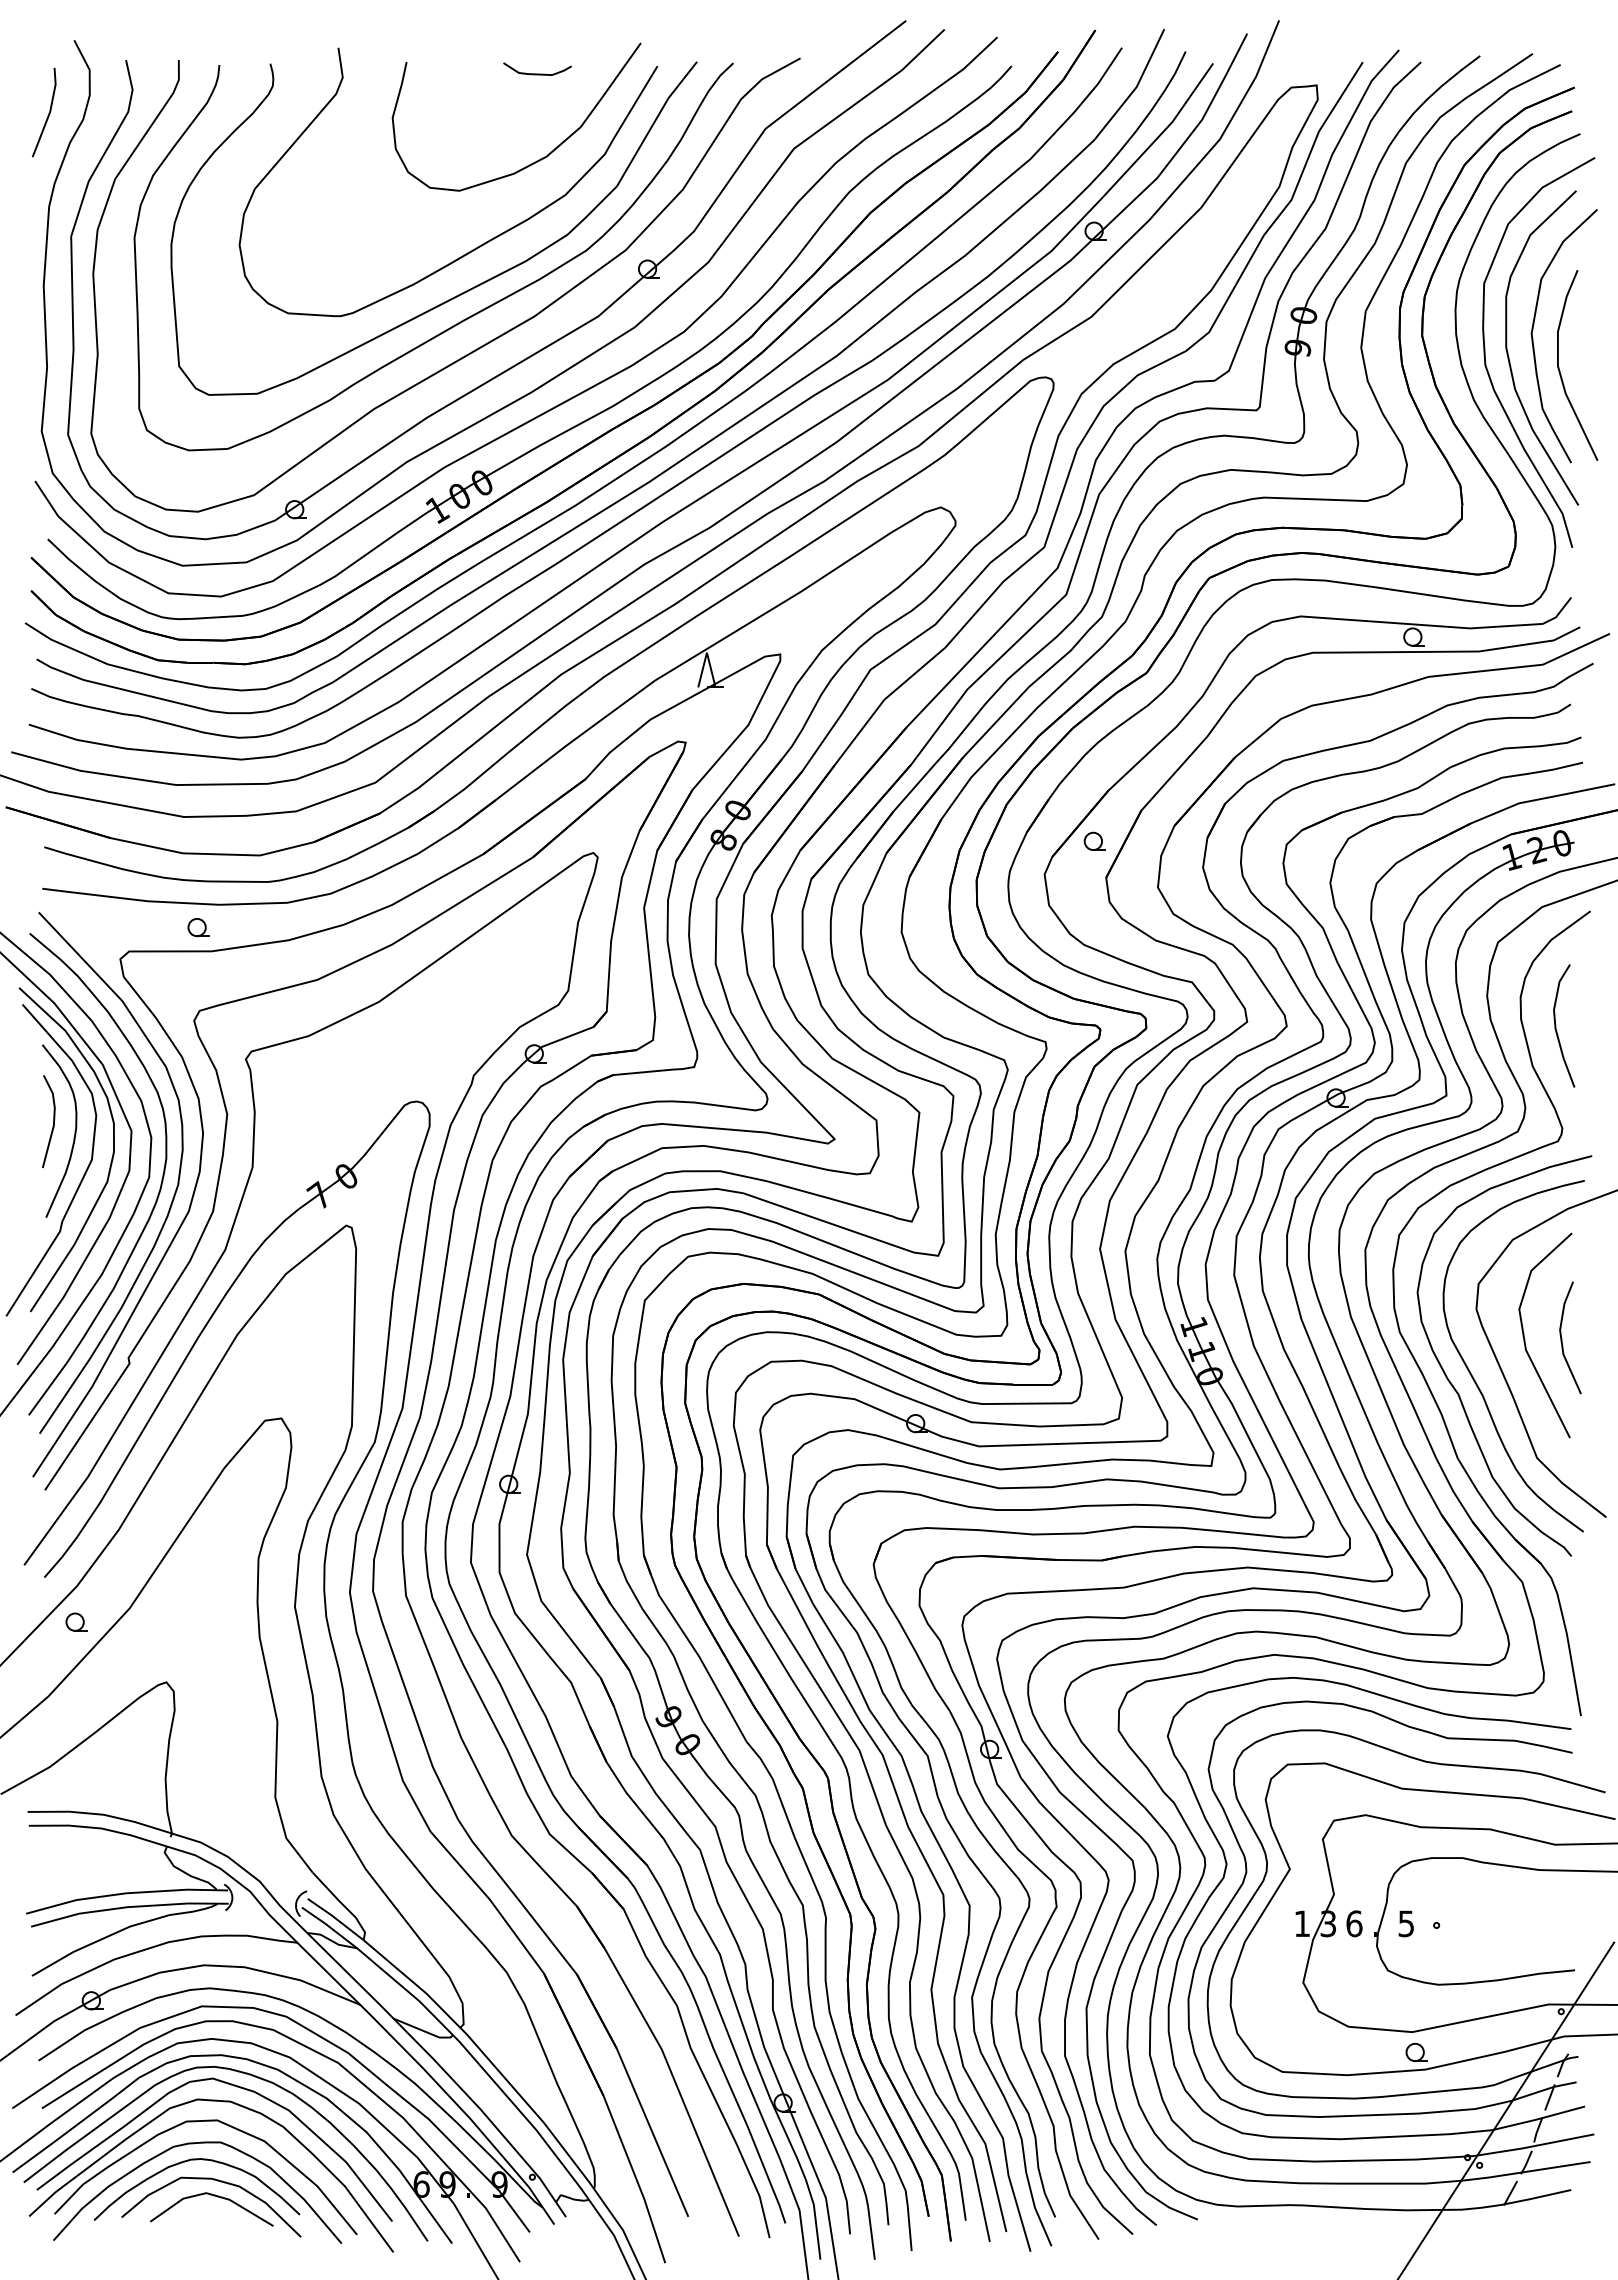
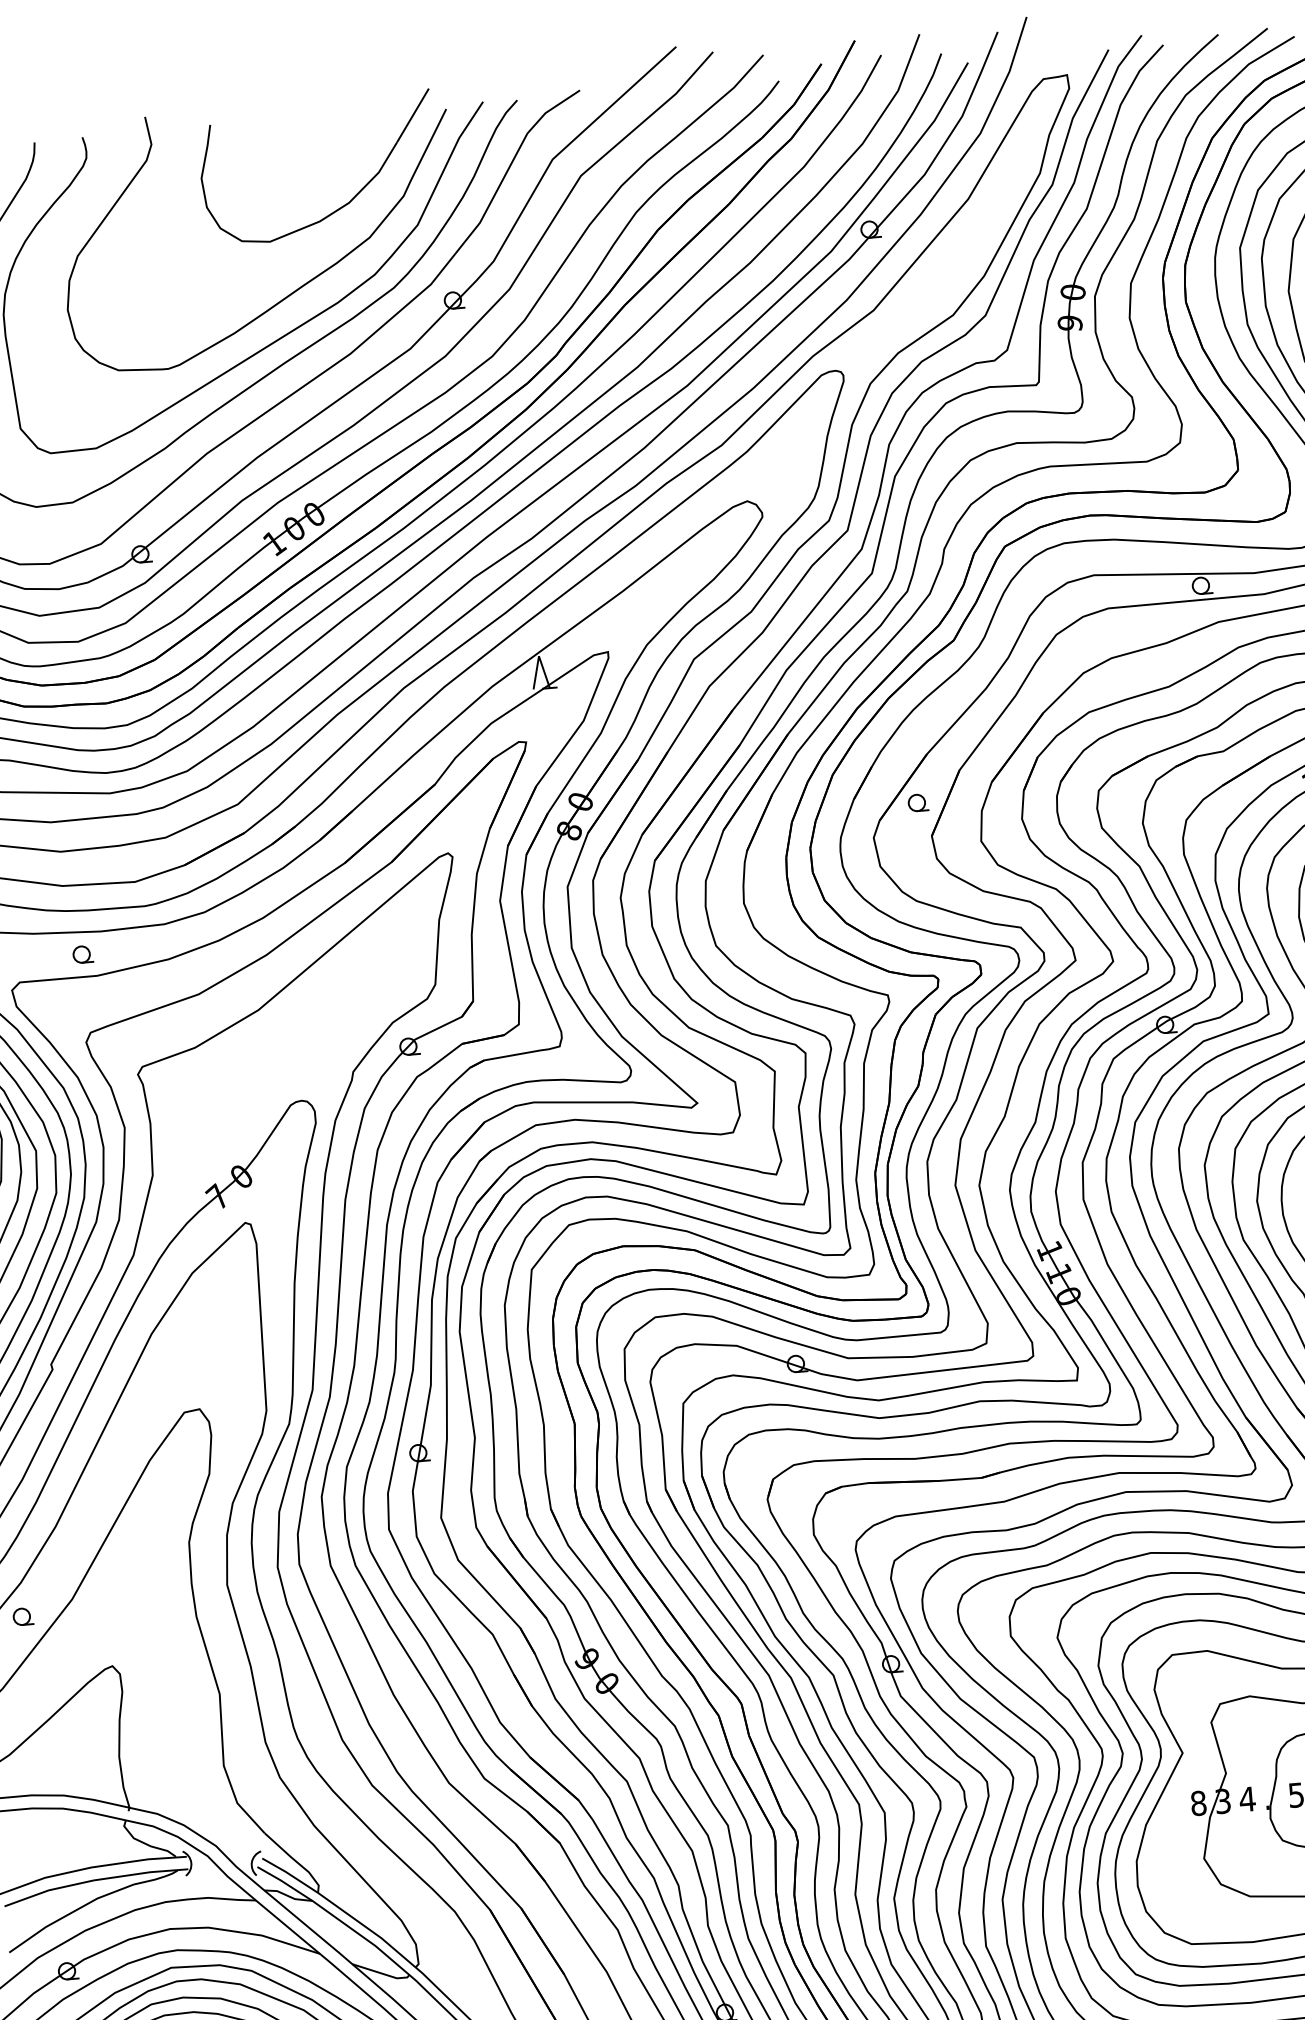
curve: (537, 73) -> (334, 125), removed
text: (1302, 1923) -> (1198, 1803), 1 -> 8
text: (1353, 1923) -> (1246, 1799), 6 -> 4

